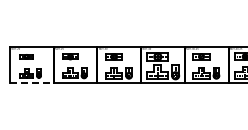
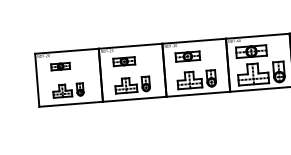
line: (31, 83) -> (70, 104), dashed -> solid

